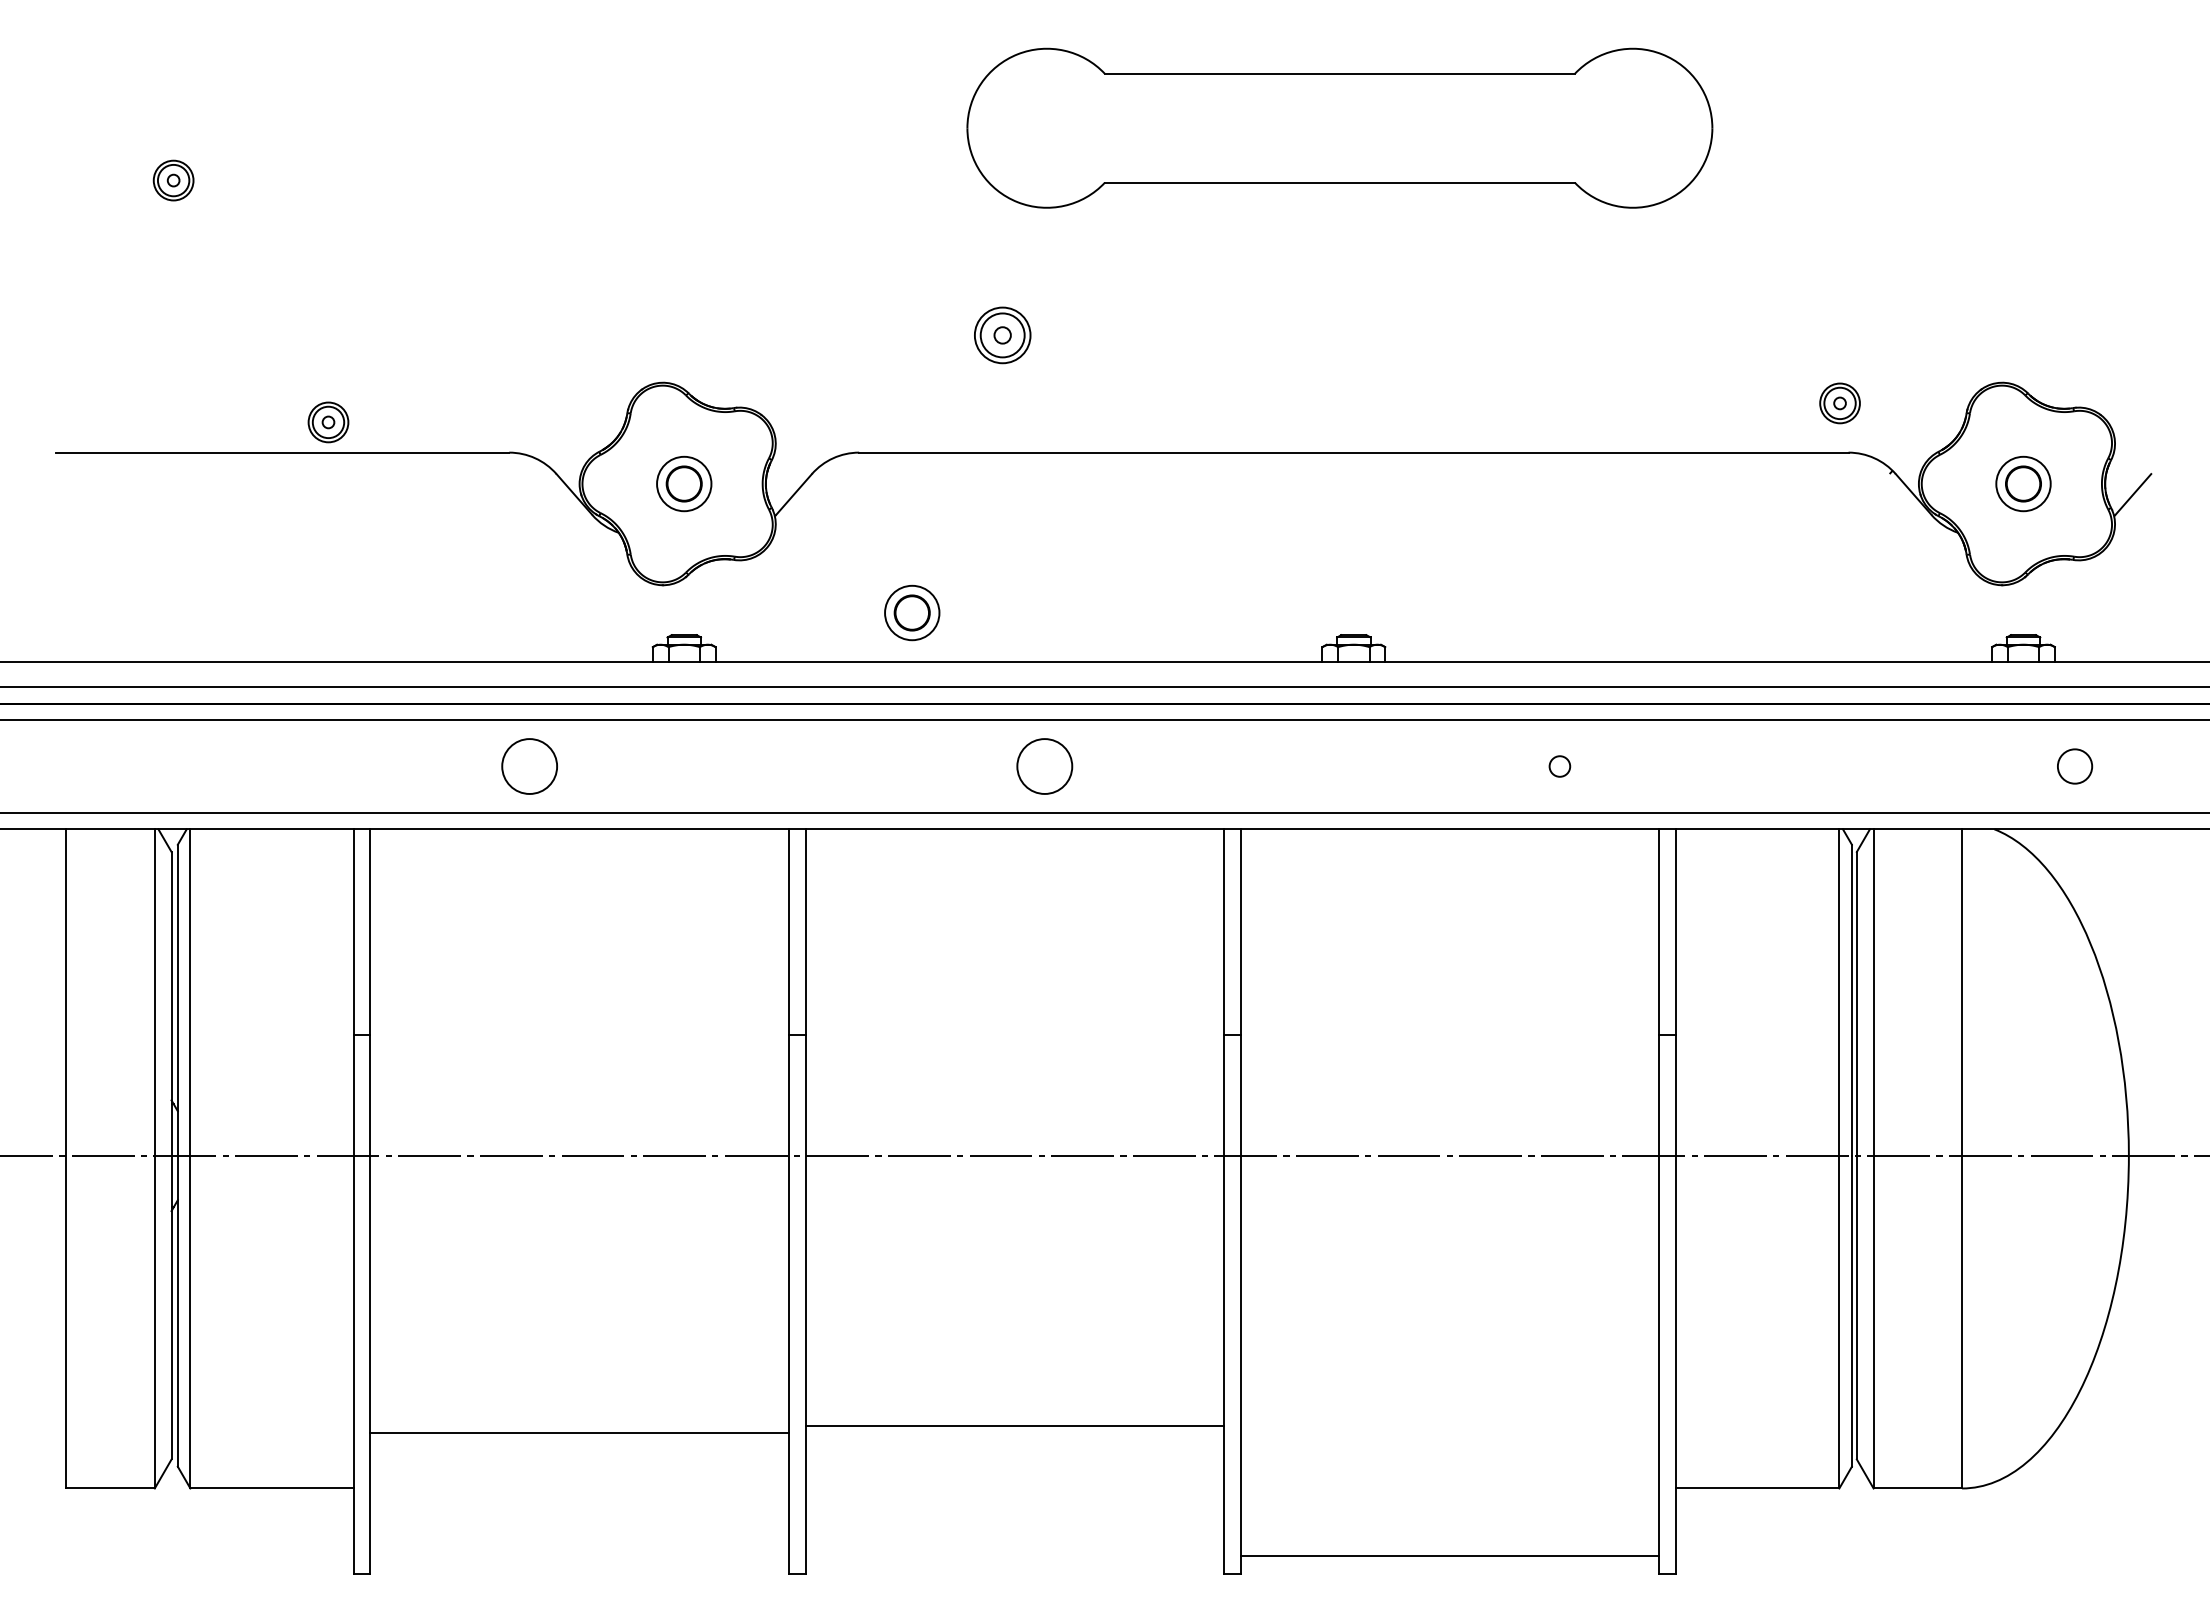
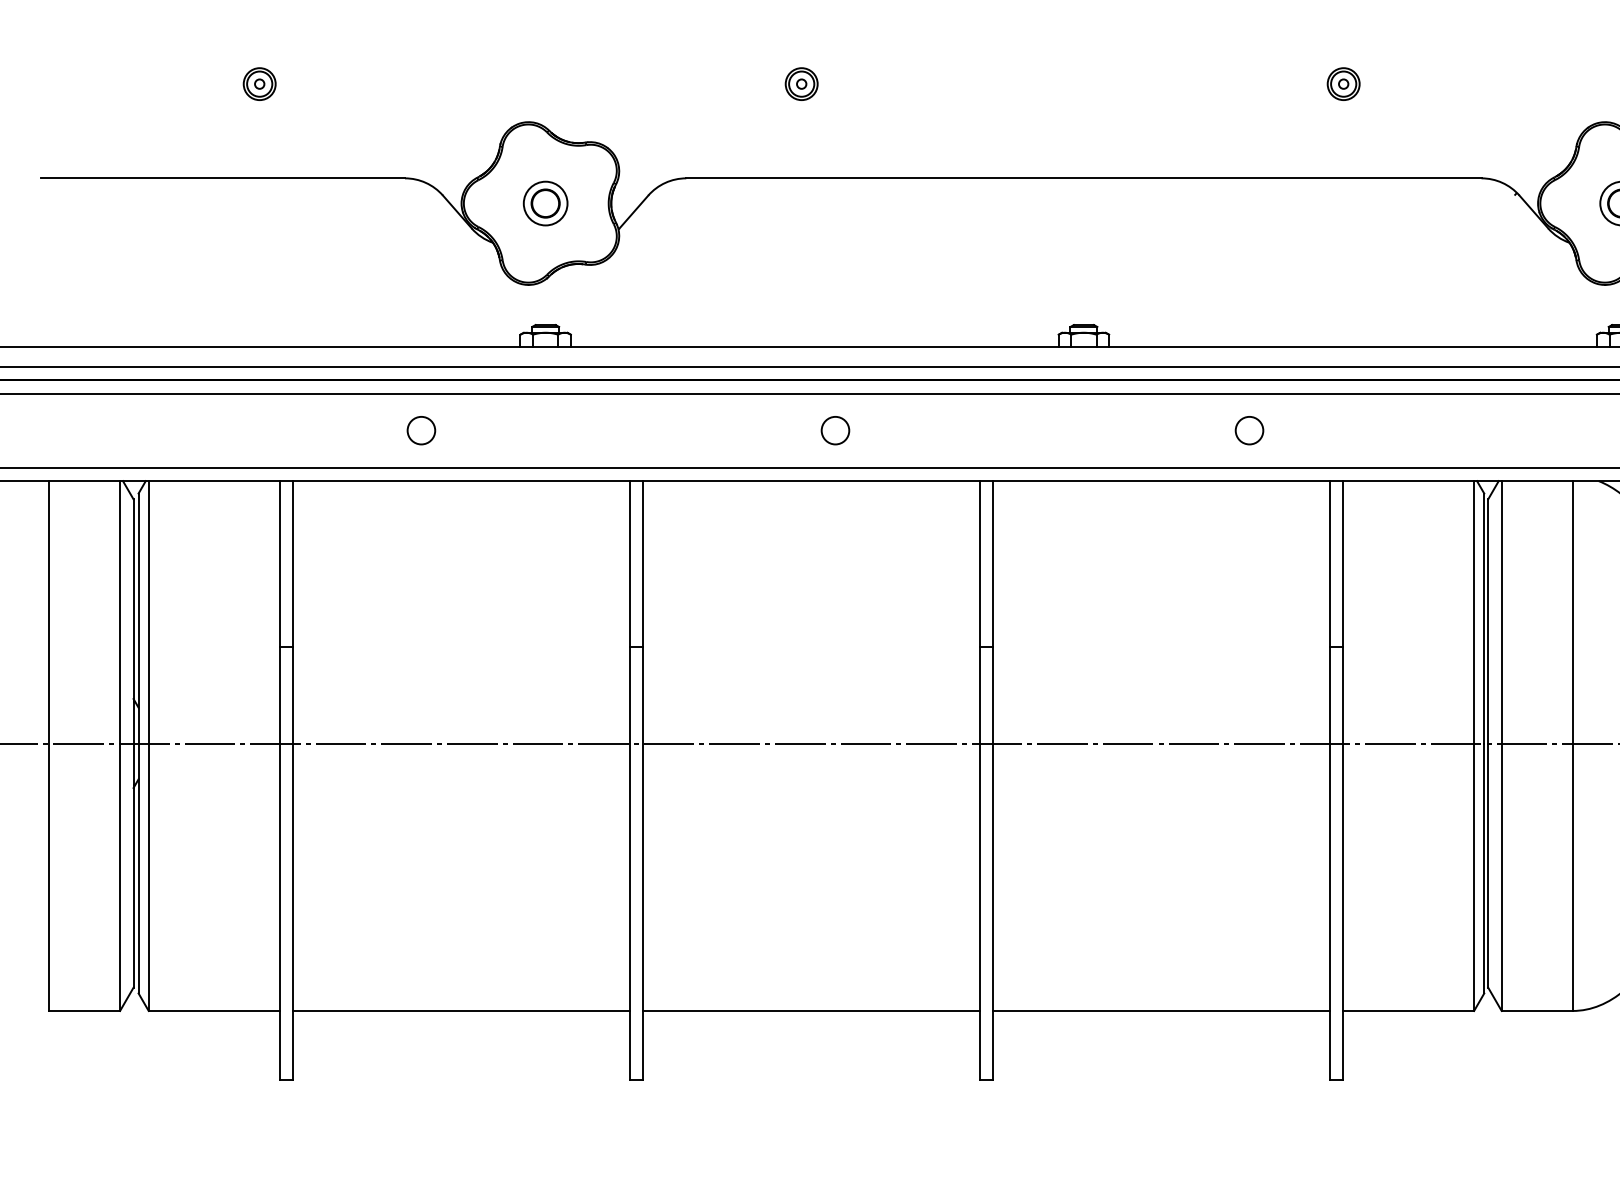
part: (1002, 335) -> (801, 84), size x0.71
part: (1839, 403) -> (1343, 84), moved
part: (328, 422) -> (259, 84), moved
part: (912, 612) -> (729, 306), removed
circle: (529, 766) -> (421, 430), size x0.62
circle: (1044, 766) -> (835, 430), size x0.62
circle: (1559, 766) -> (1249, 430), size x1.67
line: (1014, 1426) -> (811, 1010), moved
line: (579, 1433) -> (461, 1010), moved
line: (1449, 1556) -> (1160, 1010), moved

